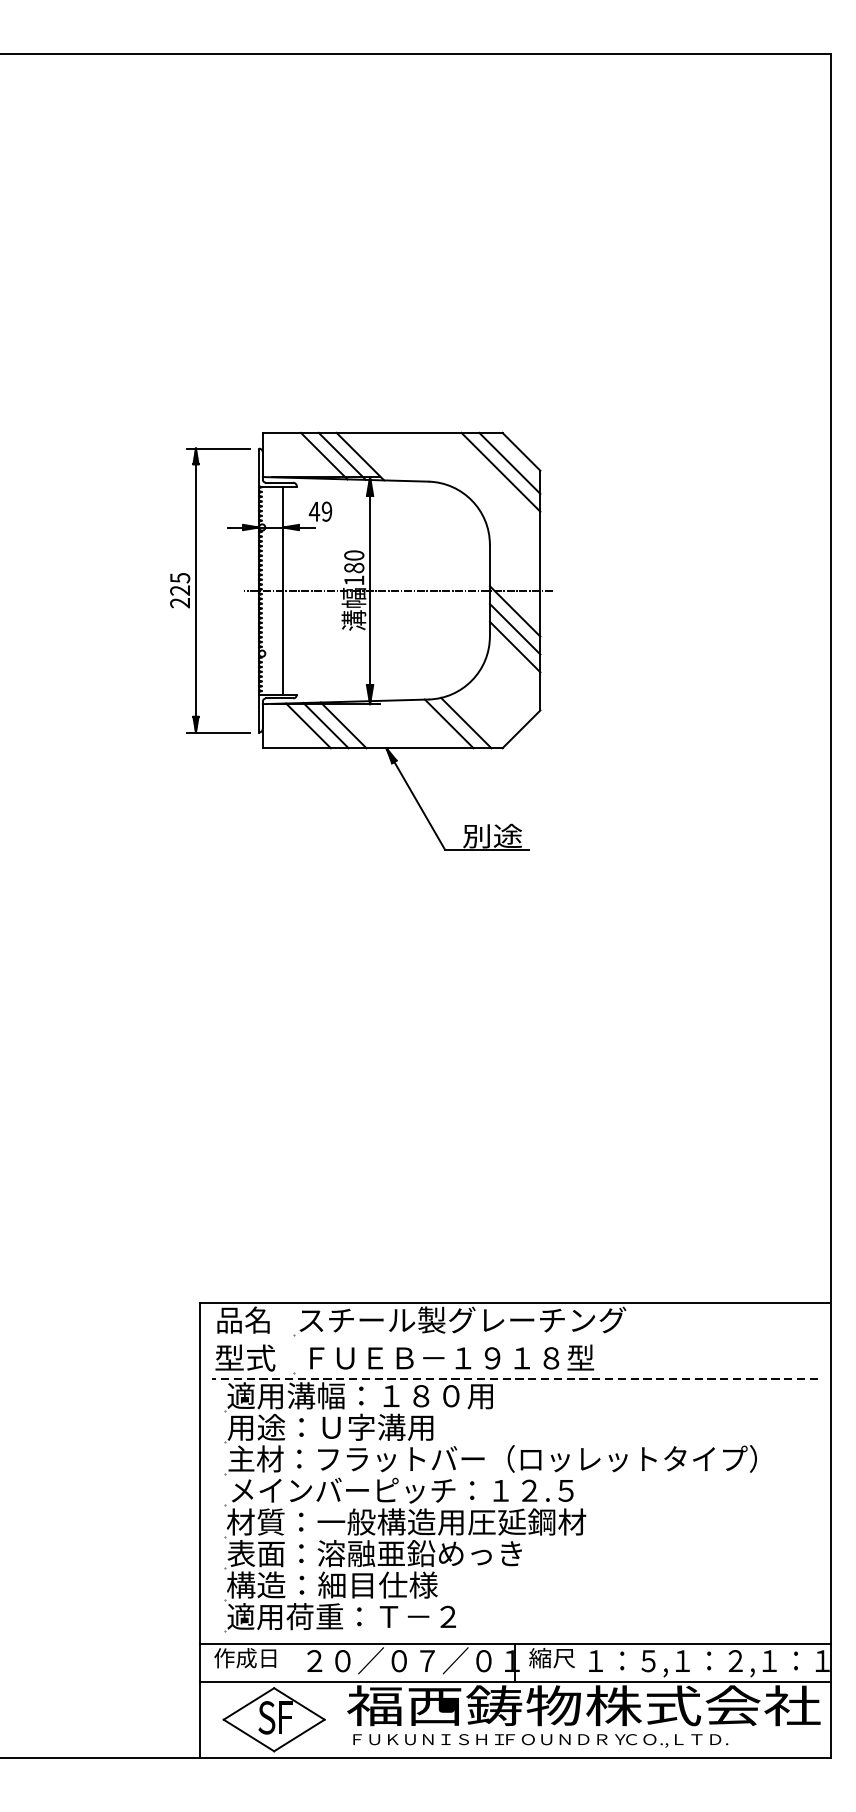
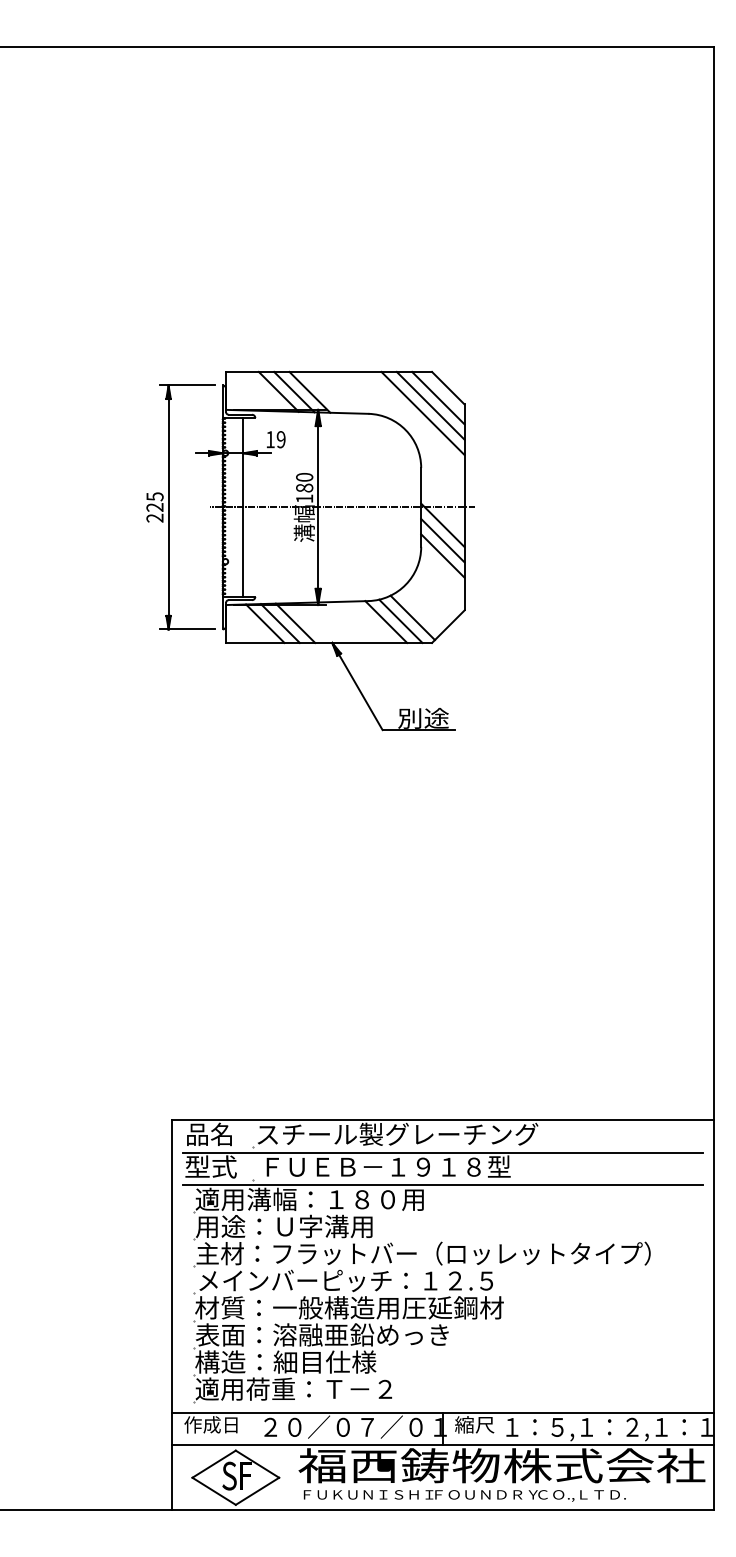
line: (491, 481) -> (422, 413), added
text: (314, 511) -> (270, 439), 49 -> 19
line: (479, 718) -> (412, 617), added
line: (514, 1341) -> (442, 1152), added
line: (514, 1379) -> (442, 1185), dashed -> solid

